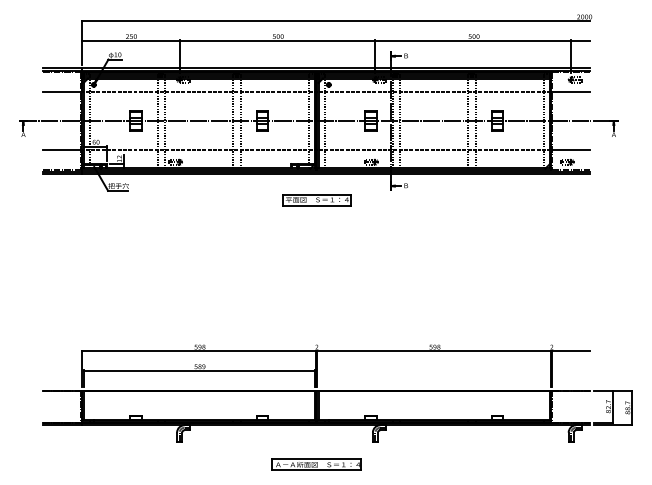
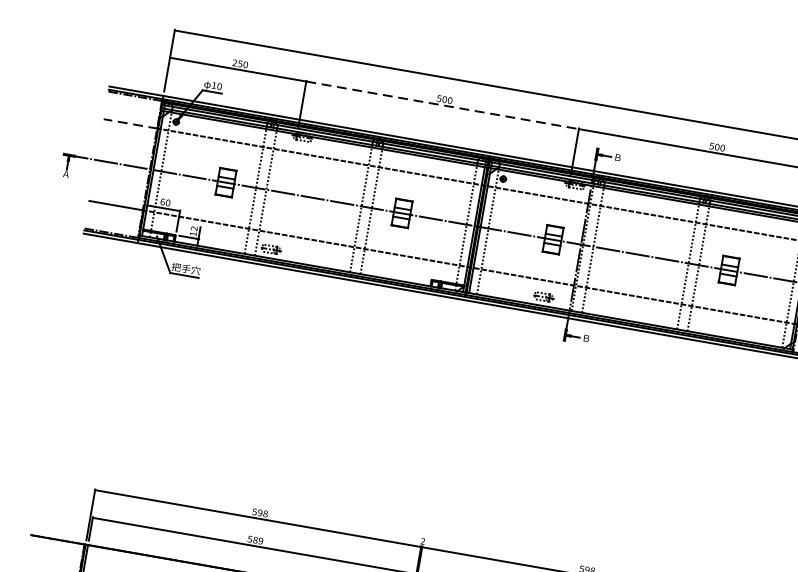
line: (277, 40) -> (442, 104), solid -> dashed
line: (62, 91) -> (130, 123), solid -> dashed
part: (316, 200) -> (458, 337), removed

